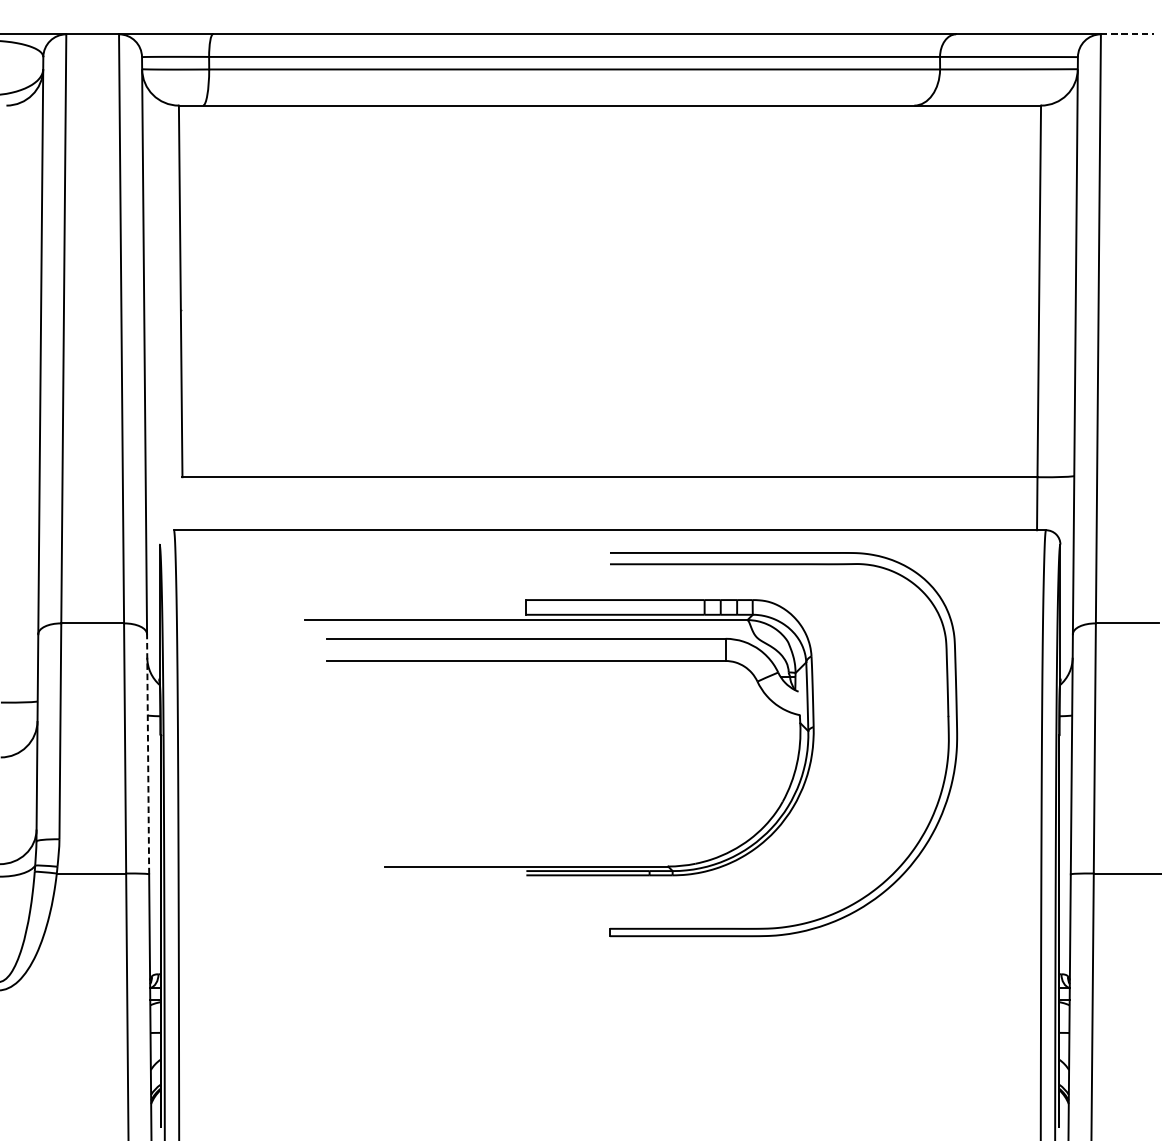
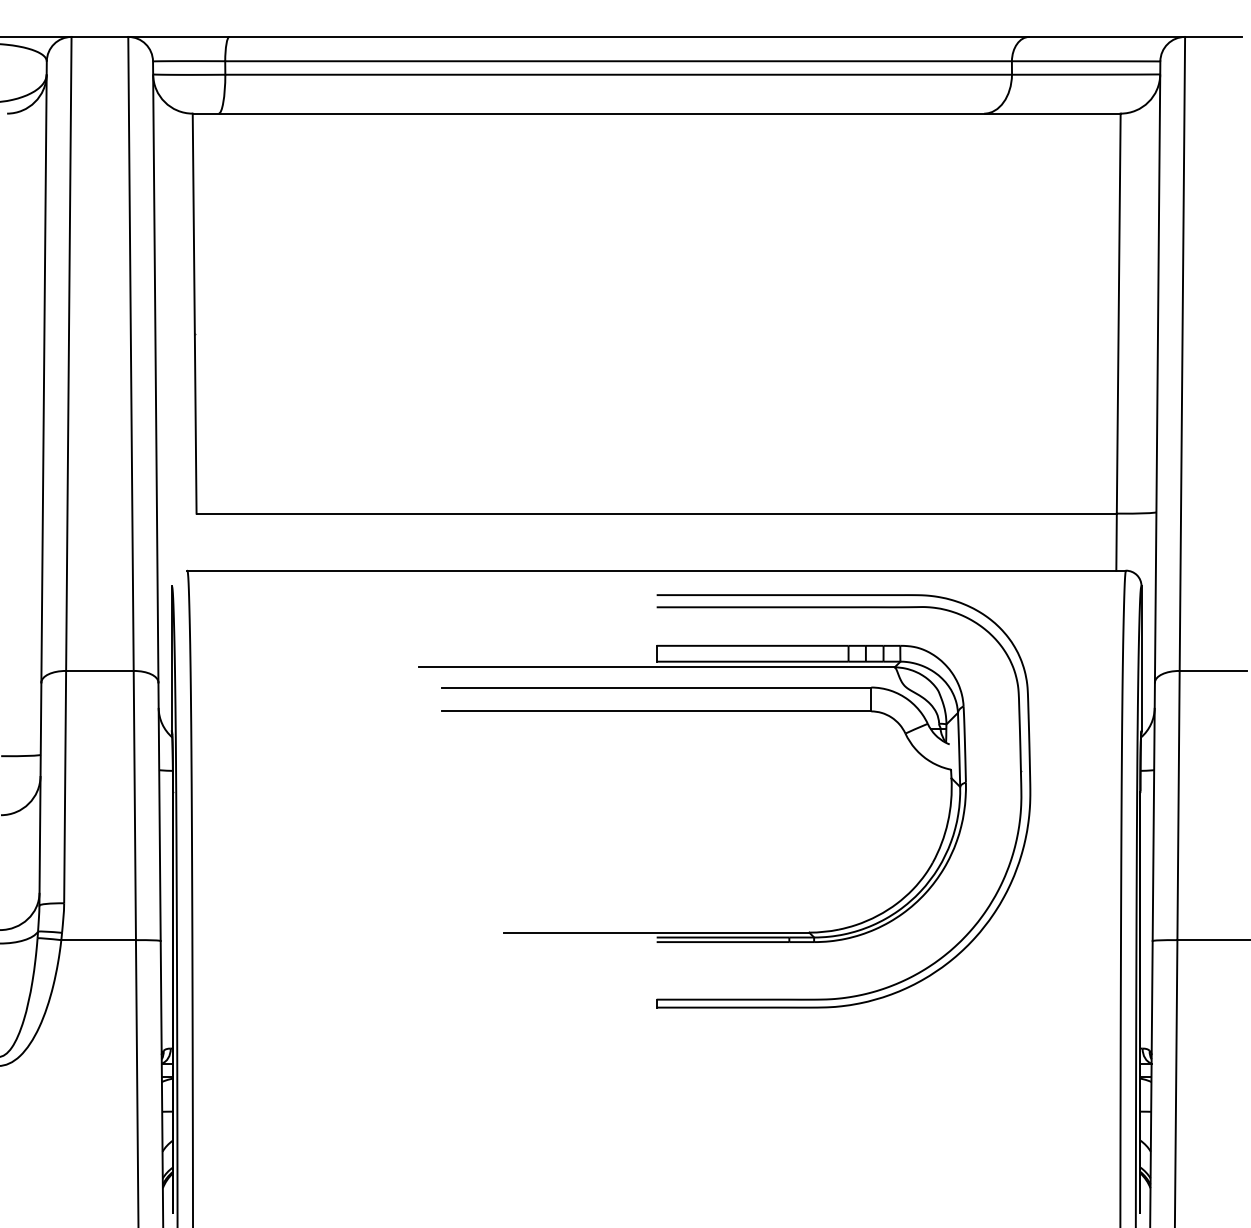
line: (1127, 33) -> (1213, 36), dashed -> solid
part: (559, 661) -> (692, 711), moved
line: (148, 753) -> (159, 811), dashed -> solid

